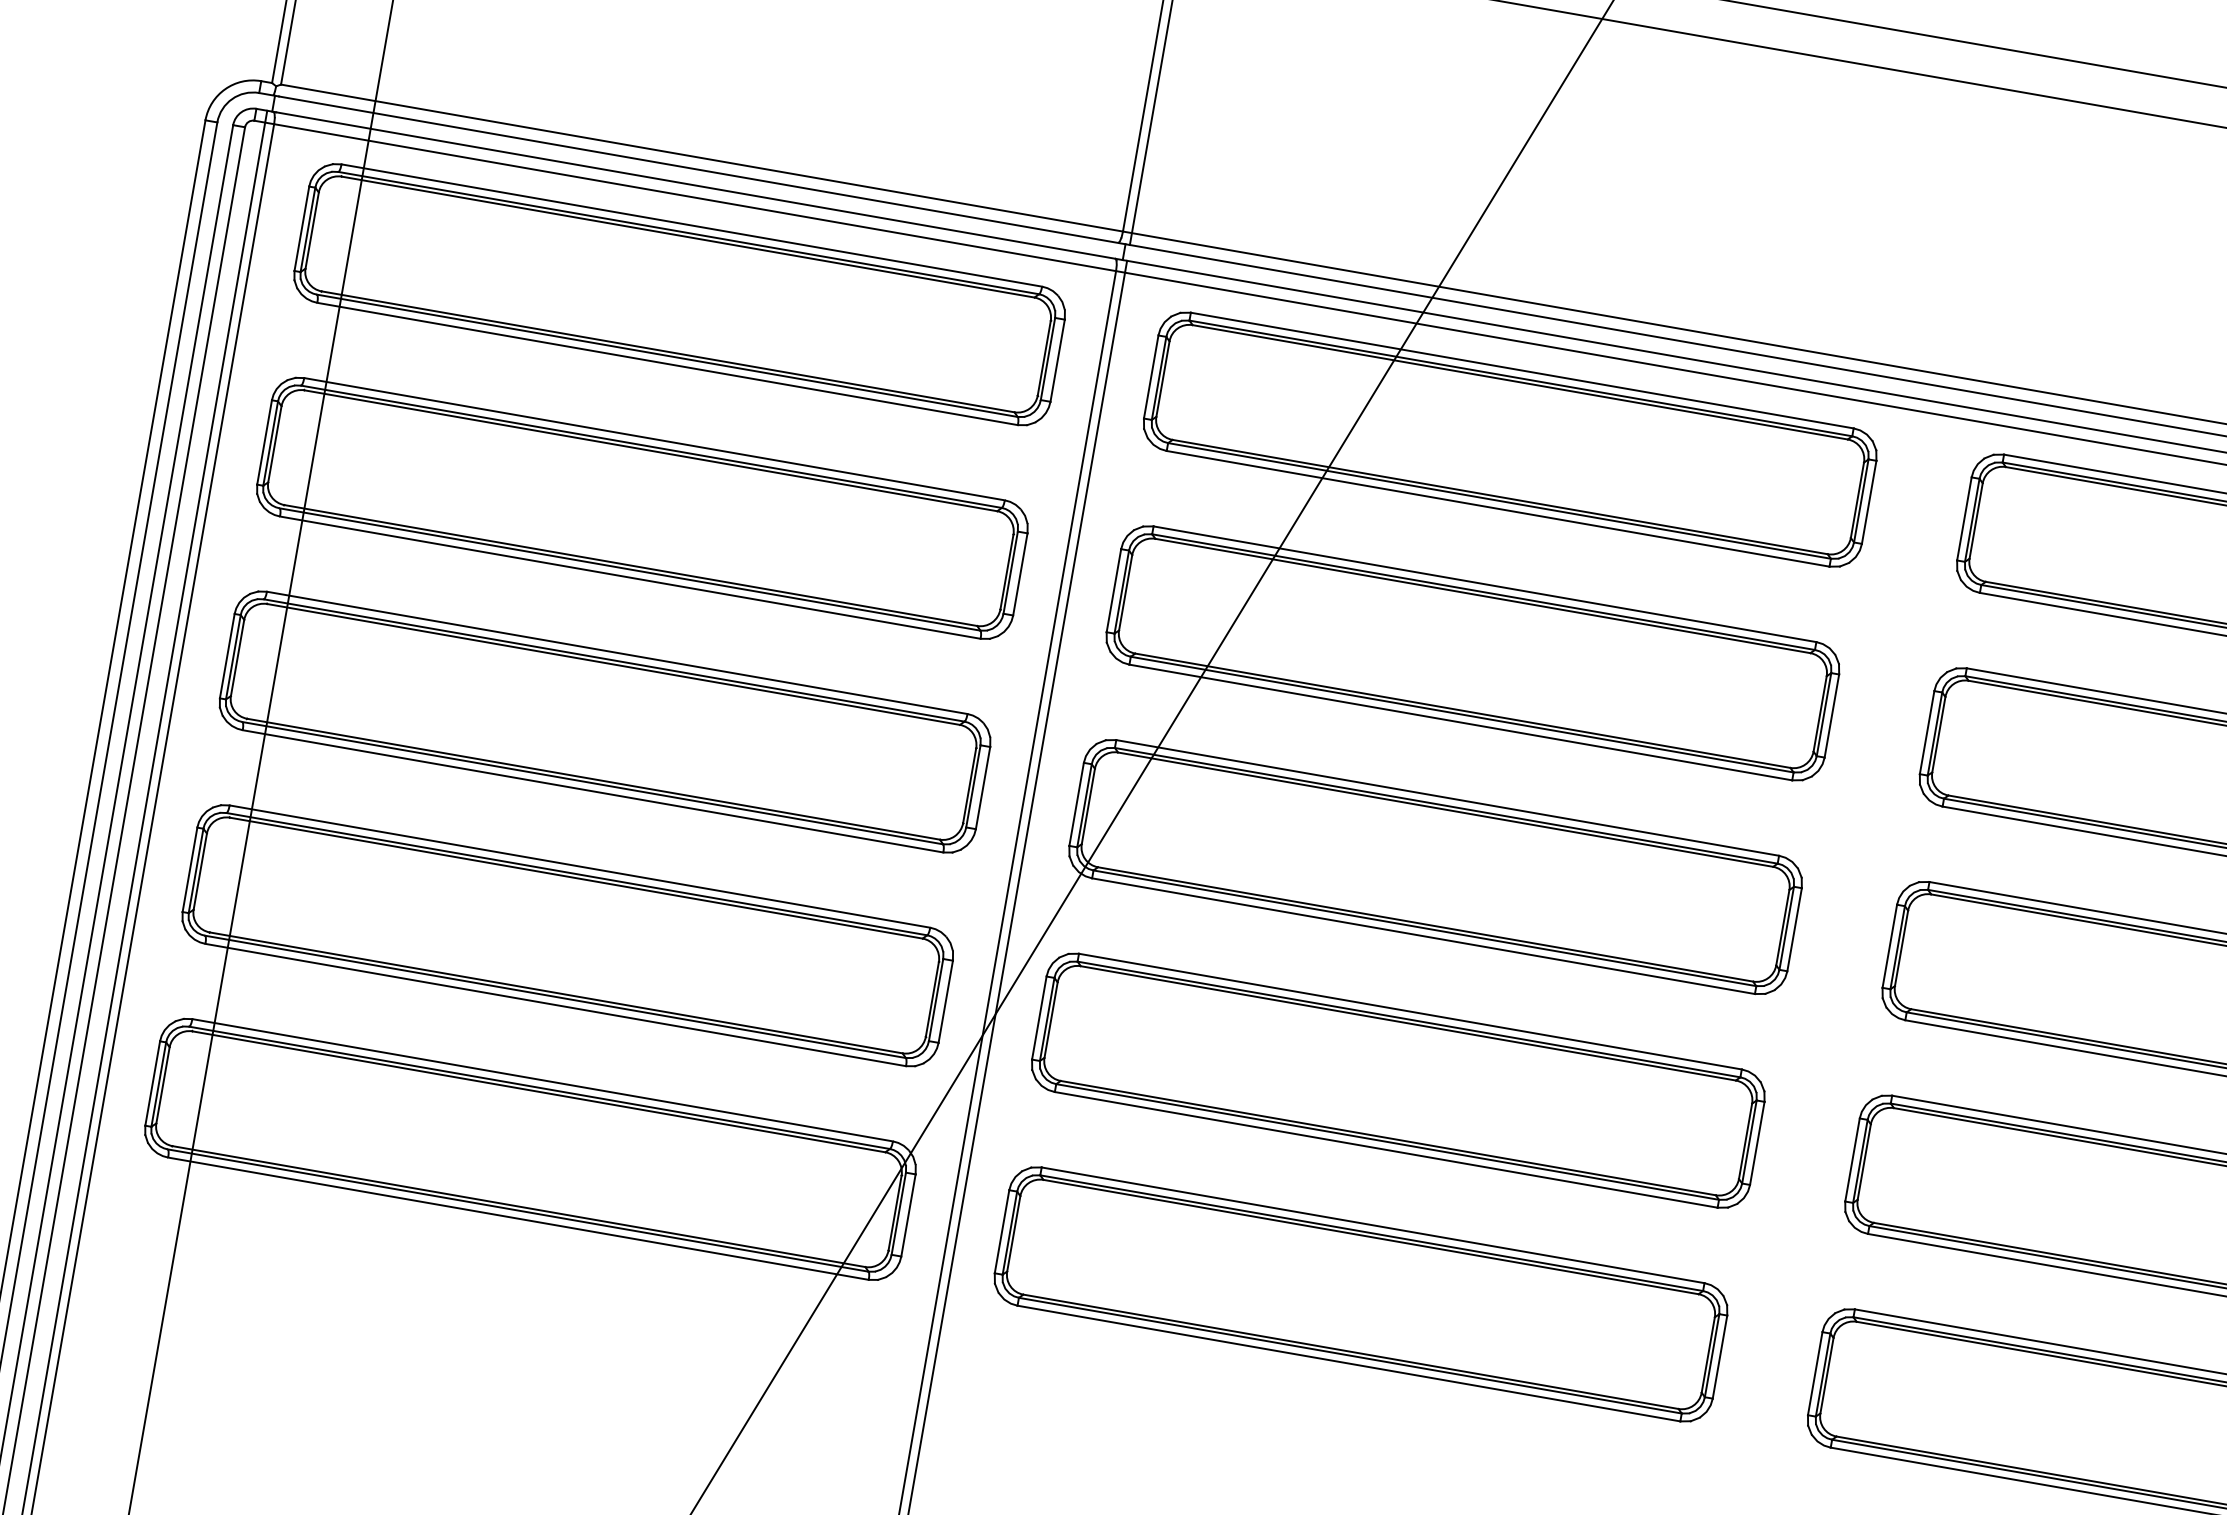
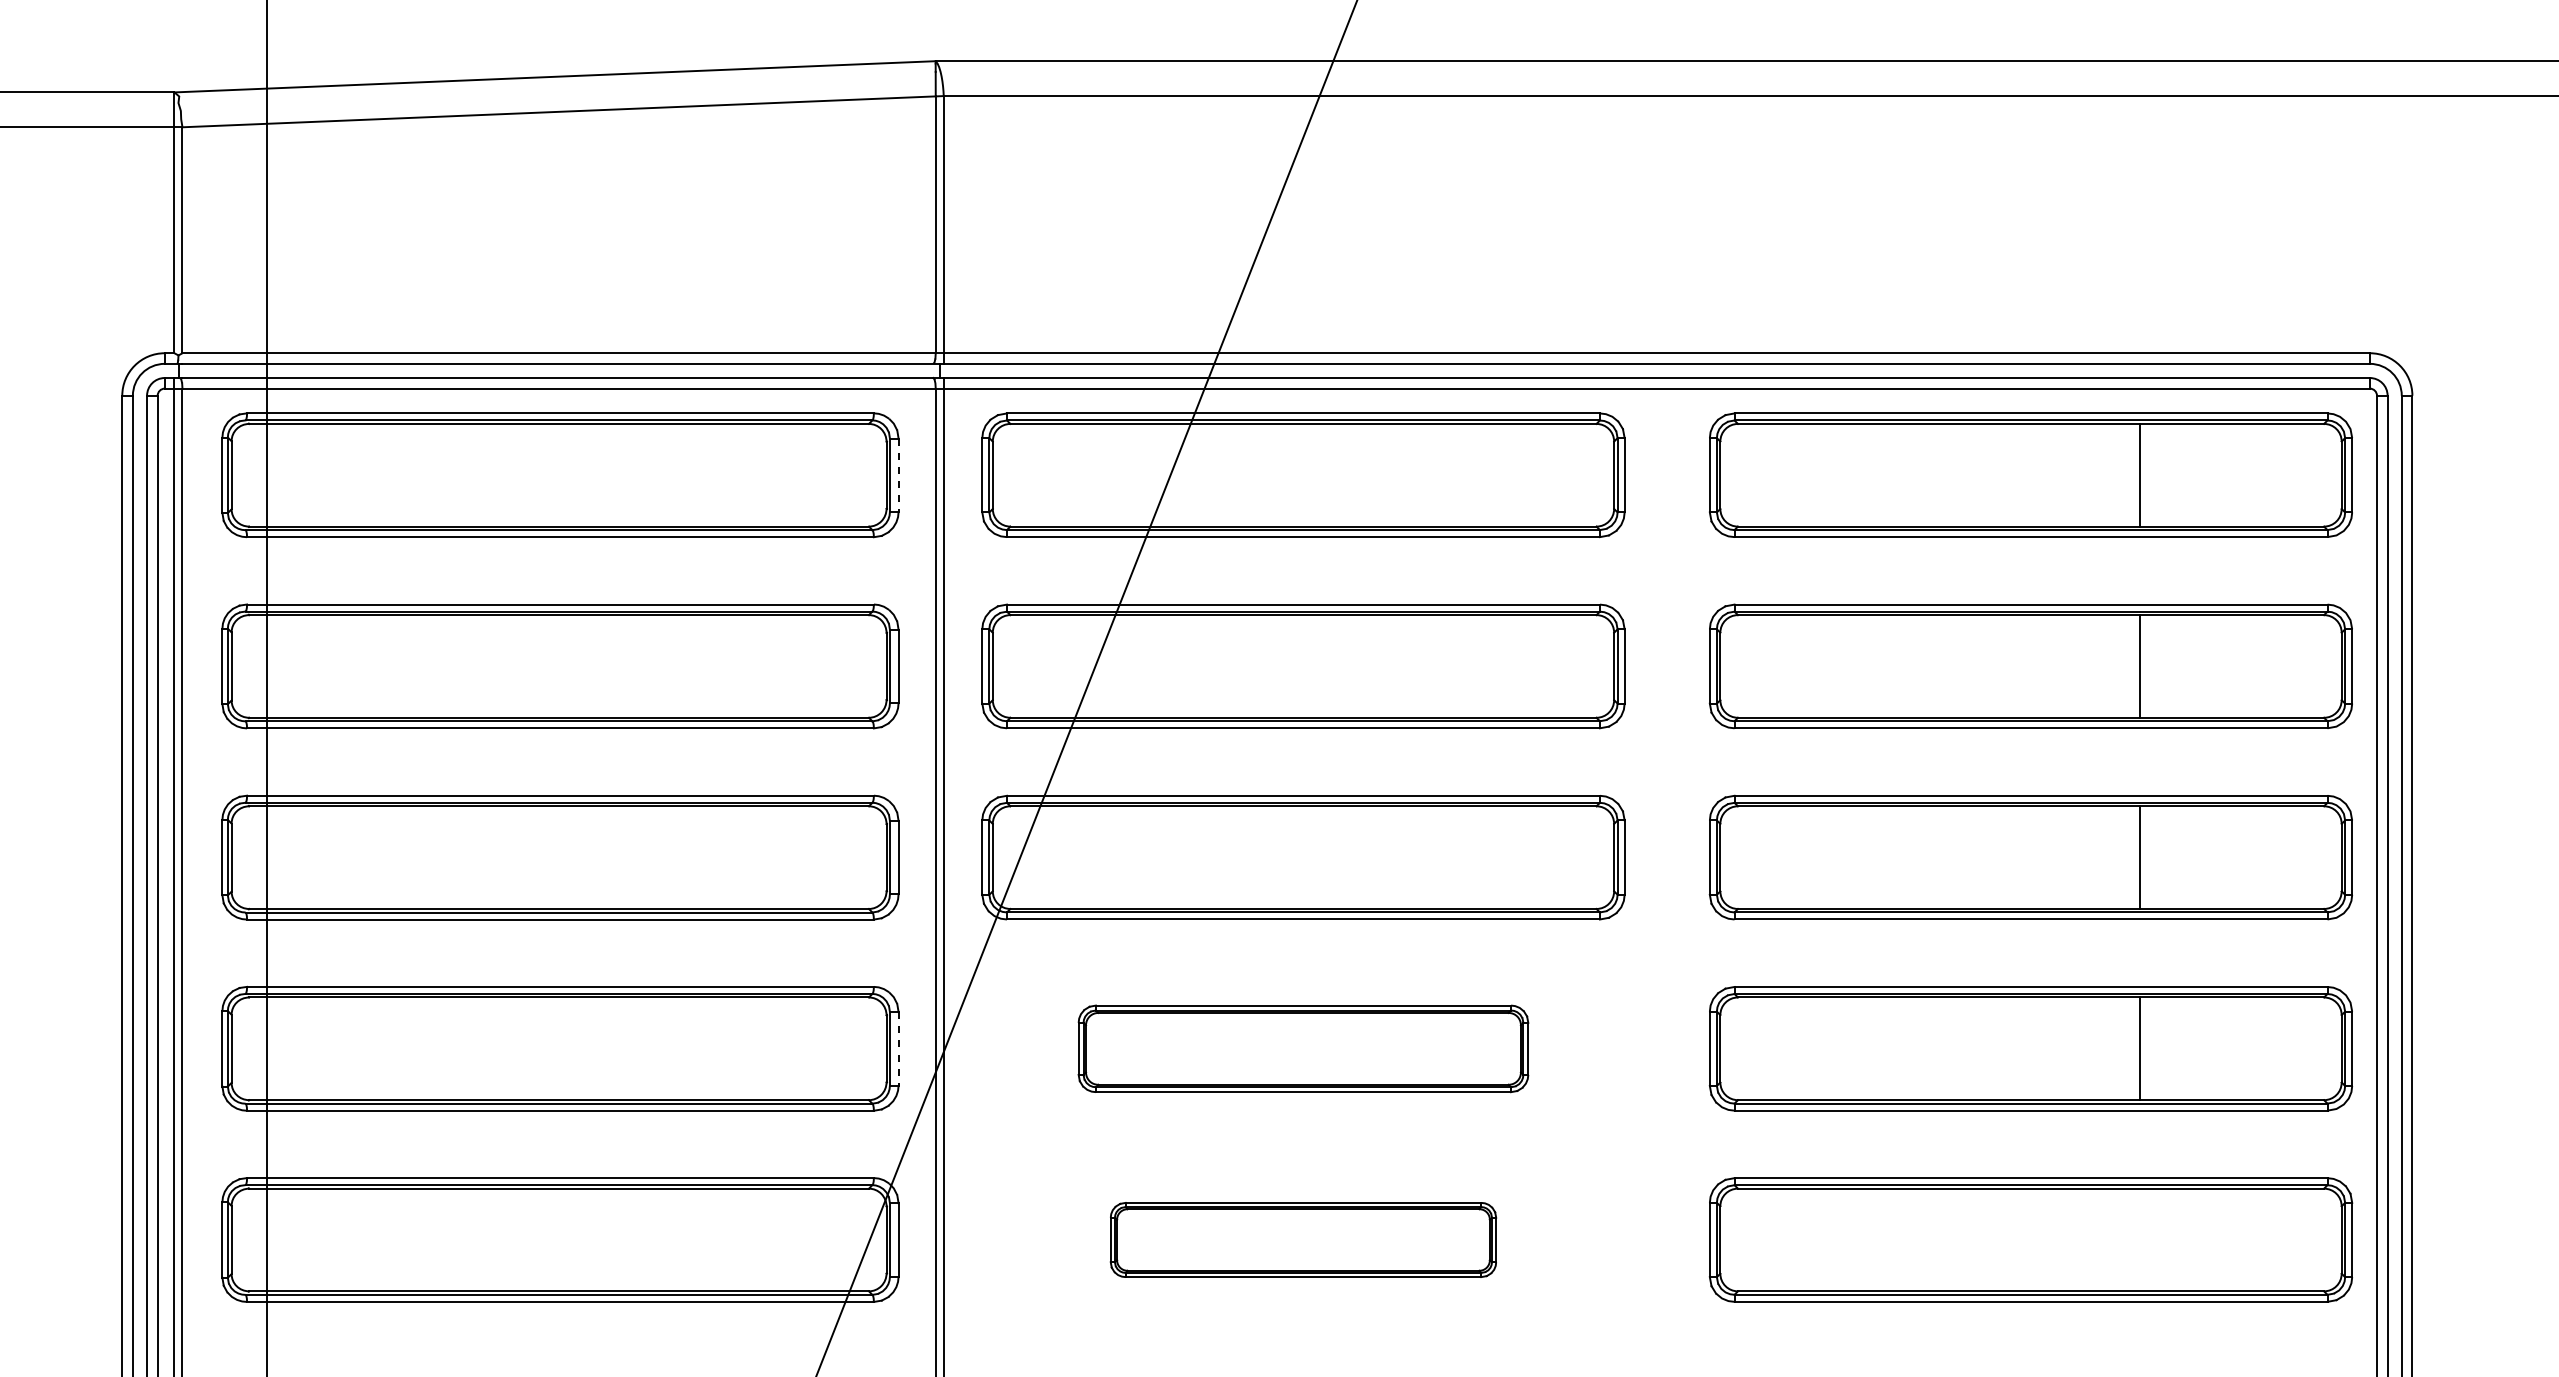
line: (1057, 360) -> (898, 475), solid -> dashed
line: (945, 1001) -> (898, 1048), solid -> dashed
part: (1398, 1080) -> (1303, 1048), size x0.7
part: (1361, 1293) -> (1303, 1239), size x0.6

